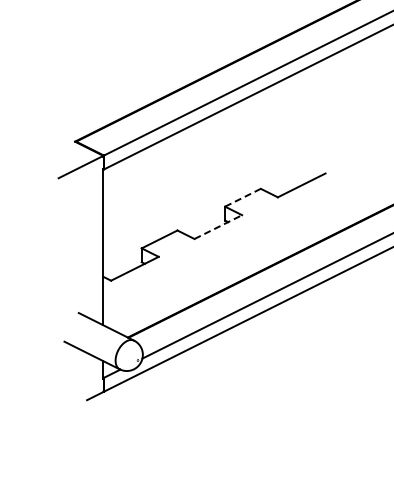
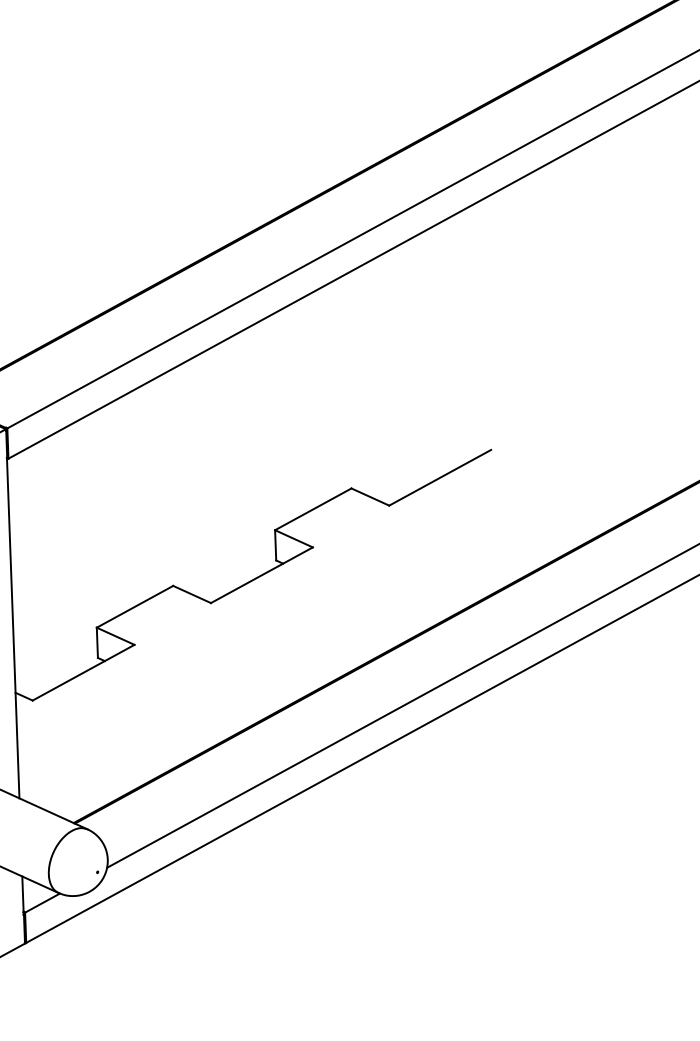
line: (242, 197) -> (312, 508), dashed -> solid
line: (218, 227) -> (262, 576), dashed -> solid

